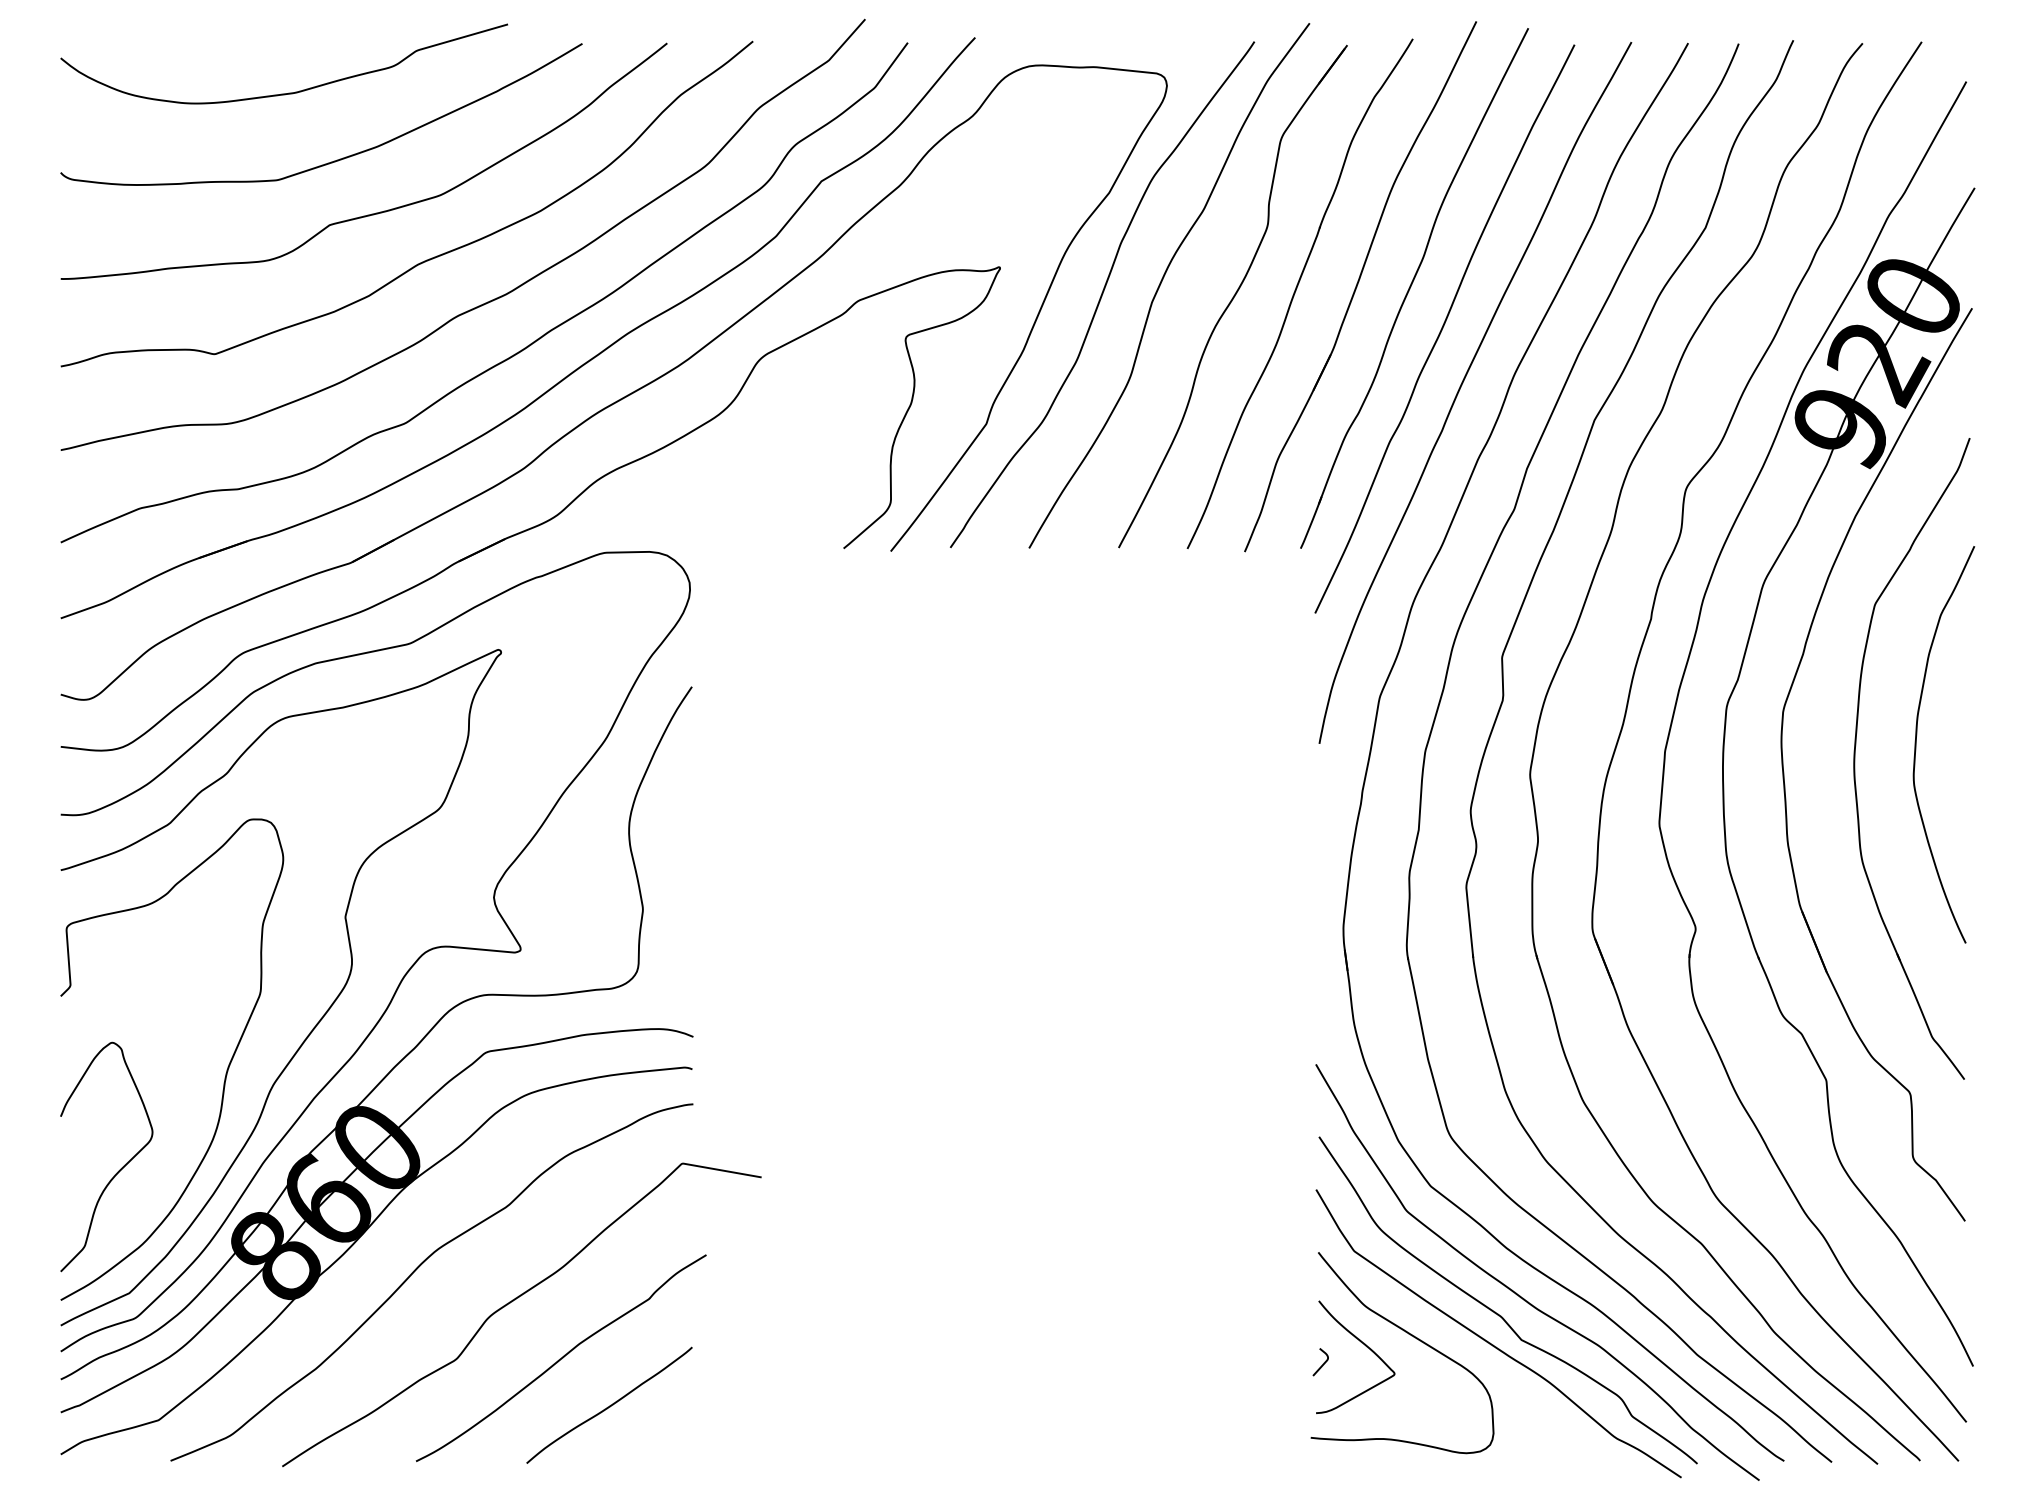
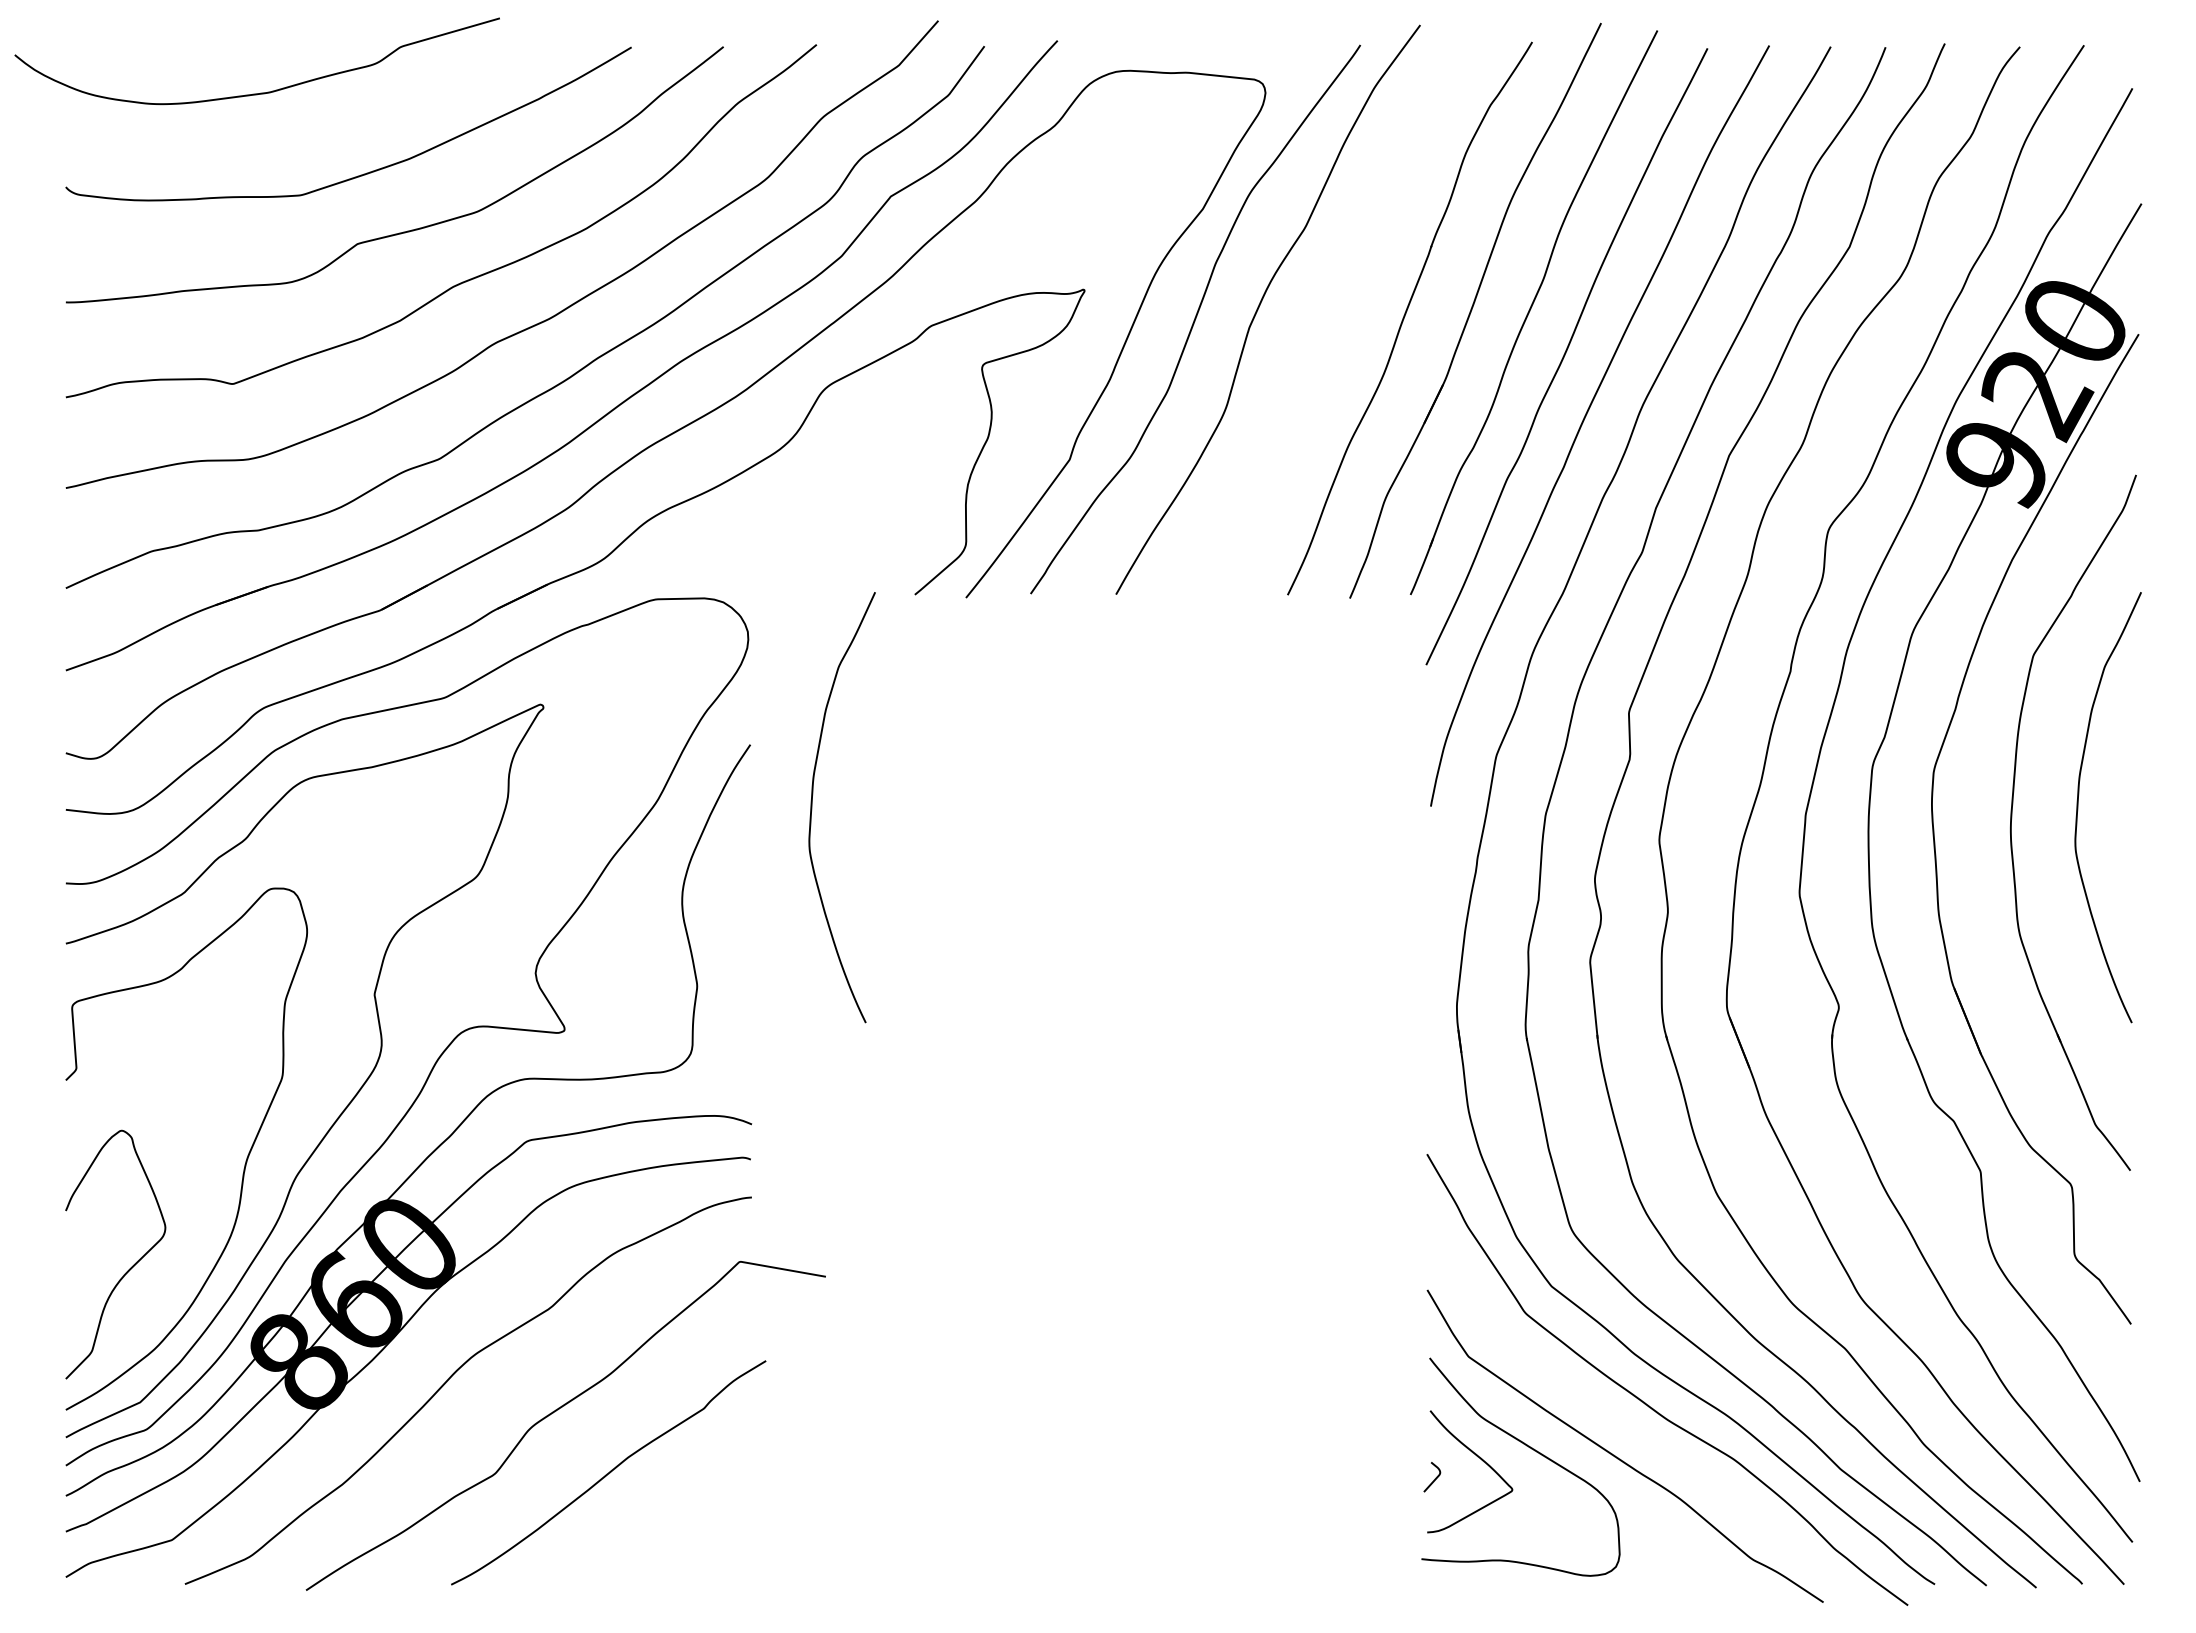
curve: (287, 92) -> (260, 92), moved
part: (1232, 296) -> (1336, 321), removed
curve: (749, 744) -> (812, 807), added
curve: (1499, 1314) -> (1626, 1425), removed
curve: (609, 1405) -> (660, 1524), removed

